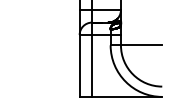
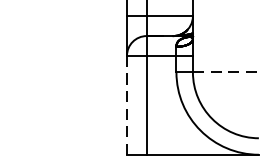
line: (141, 45) -> (225, 72), solid -> dashed
line: (79, 65) -> (126, 104), solid -> dashed

